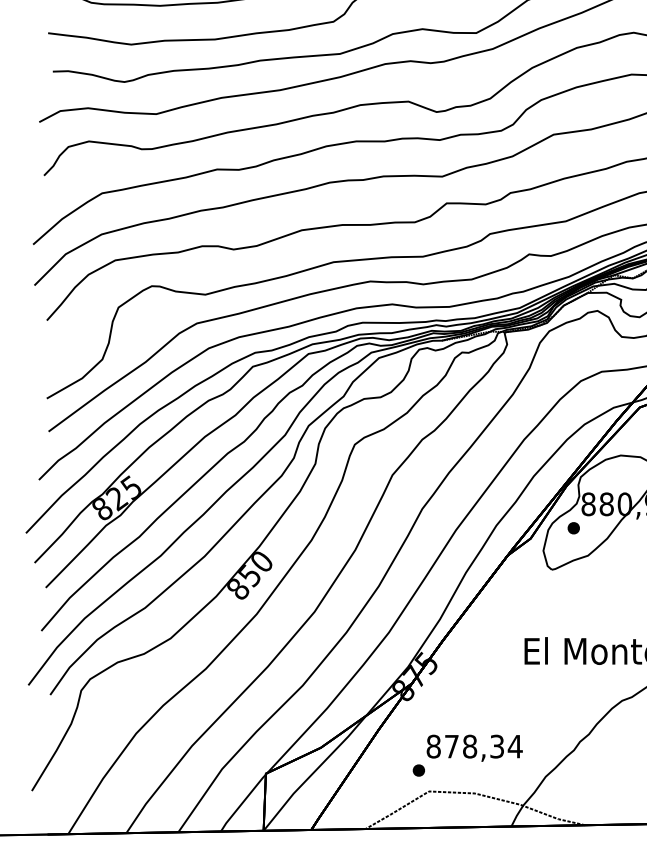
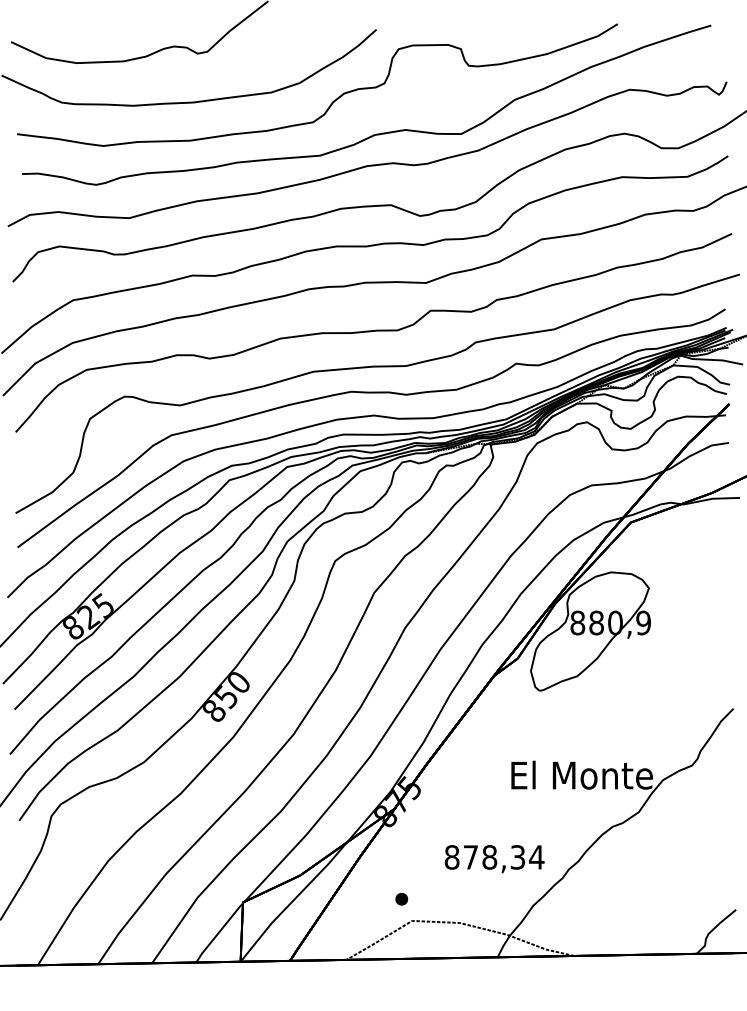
part: (573, 527) -> (562, 647), removed
text: (474, 748) -> (494, 859), moved

